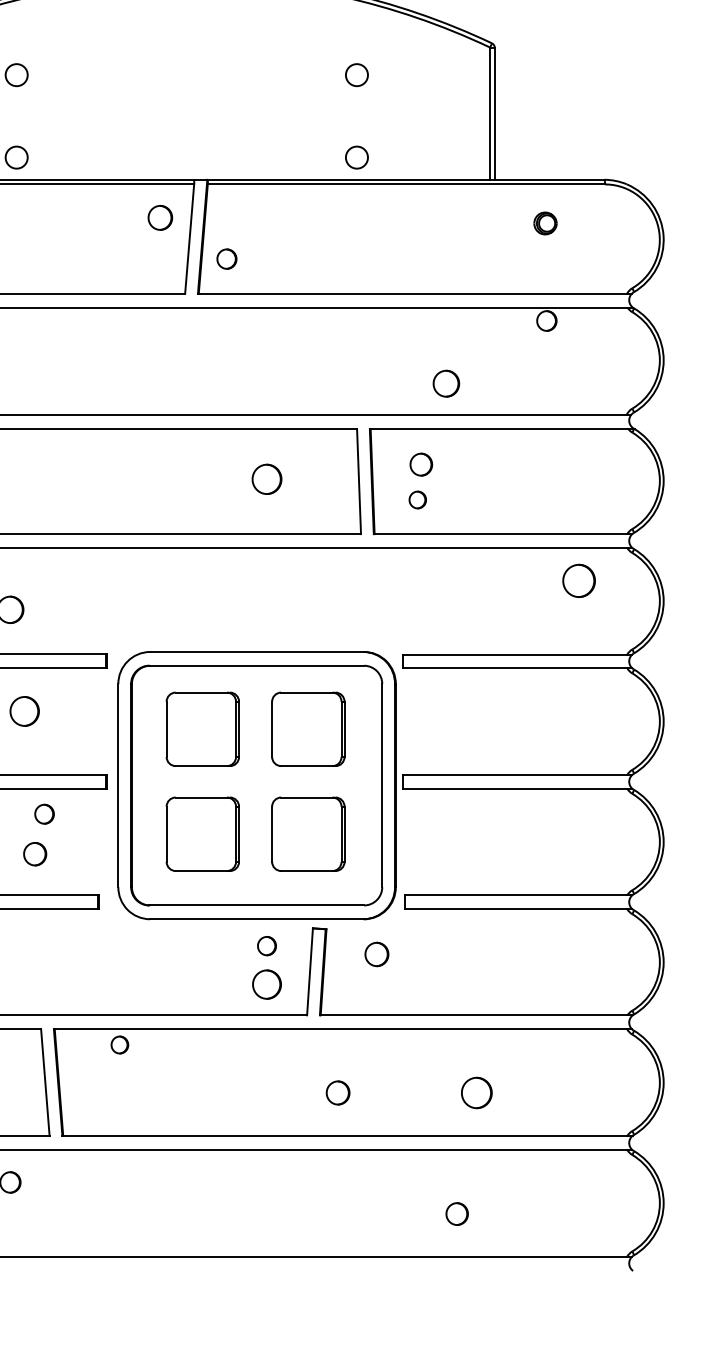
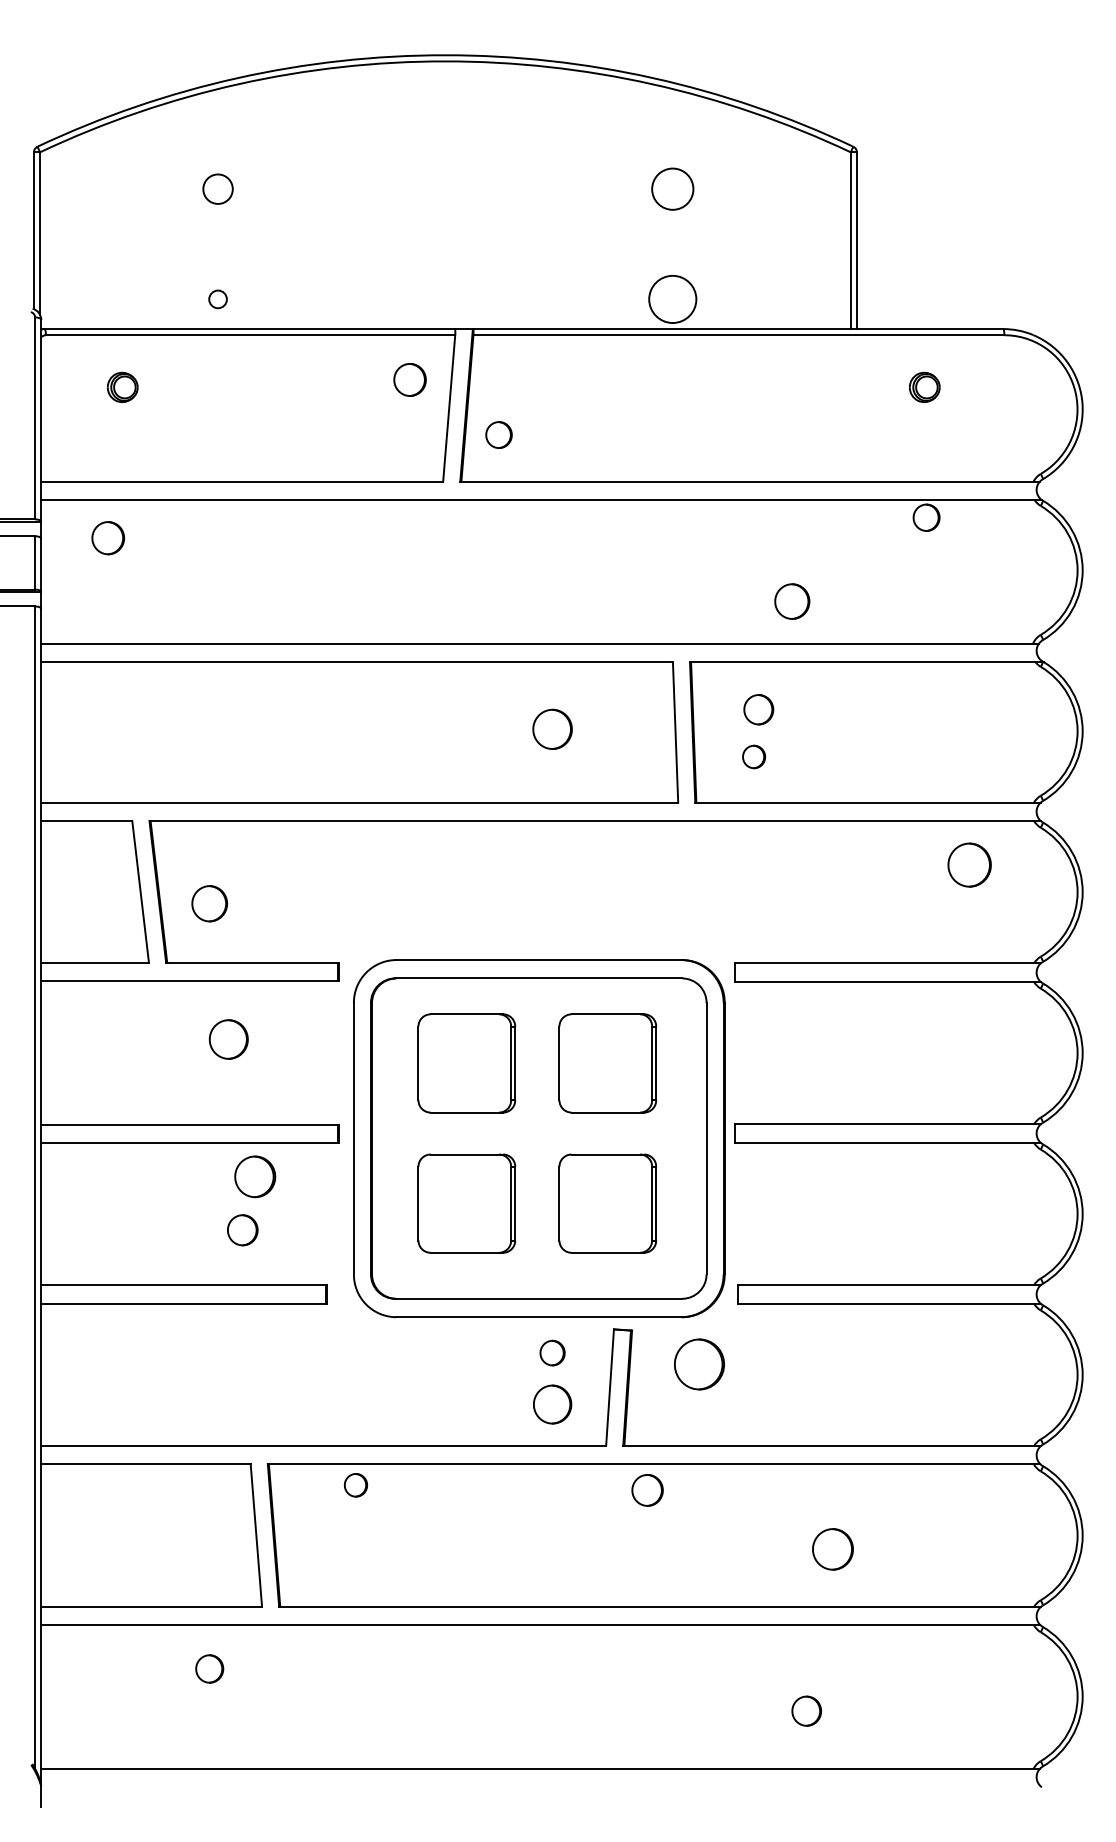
circle: (356, 74) -> (672, 188), size x1.4
circle: (16, 157) -> (217, 299), size x0.6
circle: (356, 157) -> (672, 299), size x1.6
part: (44, 813) -> (255, 1176), size x1.6
part: (376, 953) -> (699, 1363), size x1.6
part: (338, 1093) -> (647, 1490), moved

